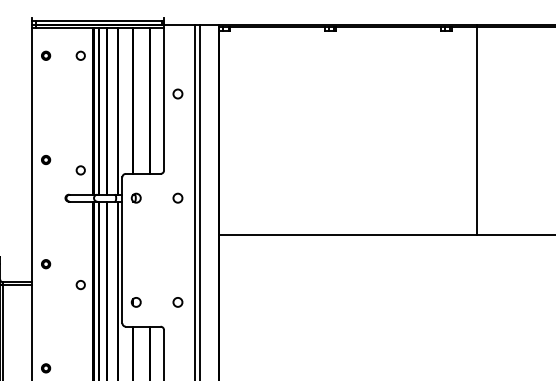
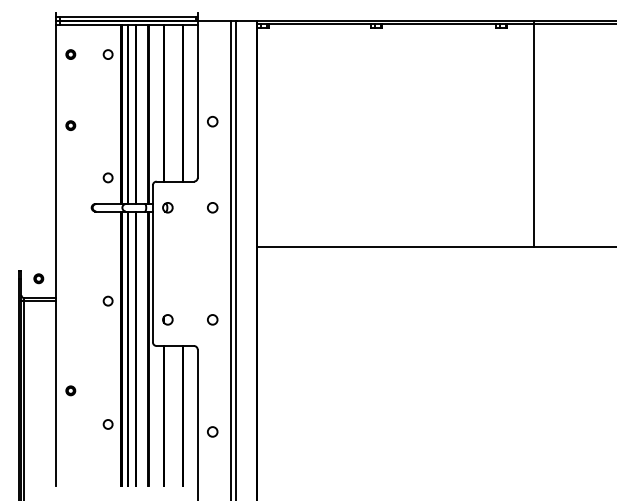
circle: (177, 93) -> (212, 121), moved
part: (45, 159) -> (70, 125), moved
part: (45, 263) -> (38, 278), moved

